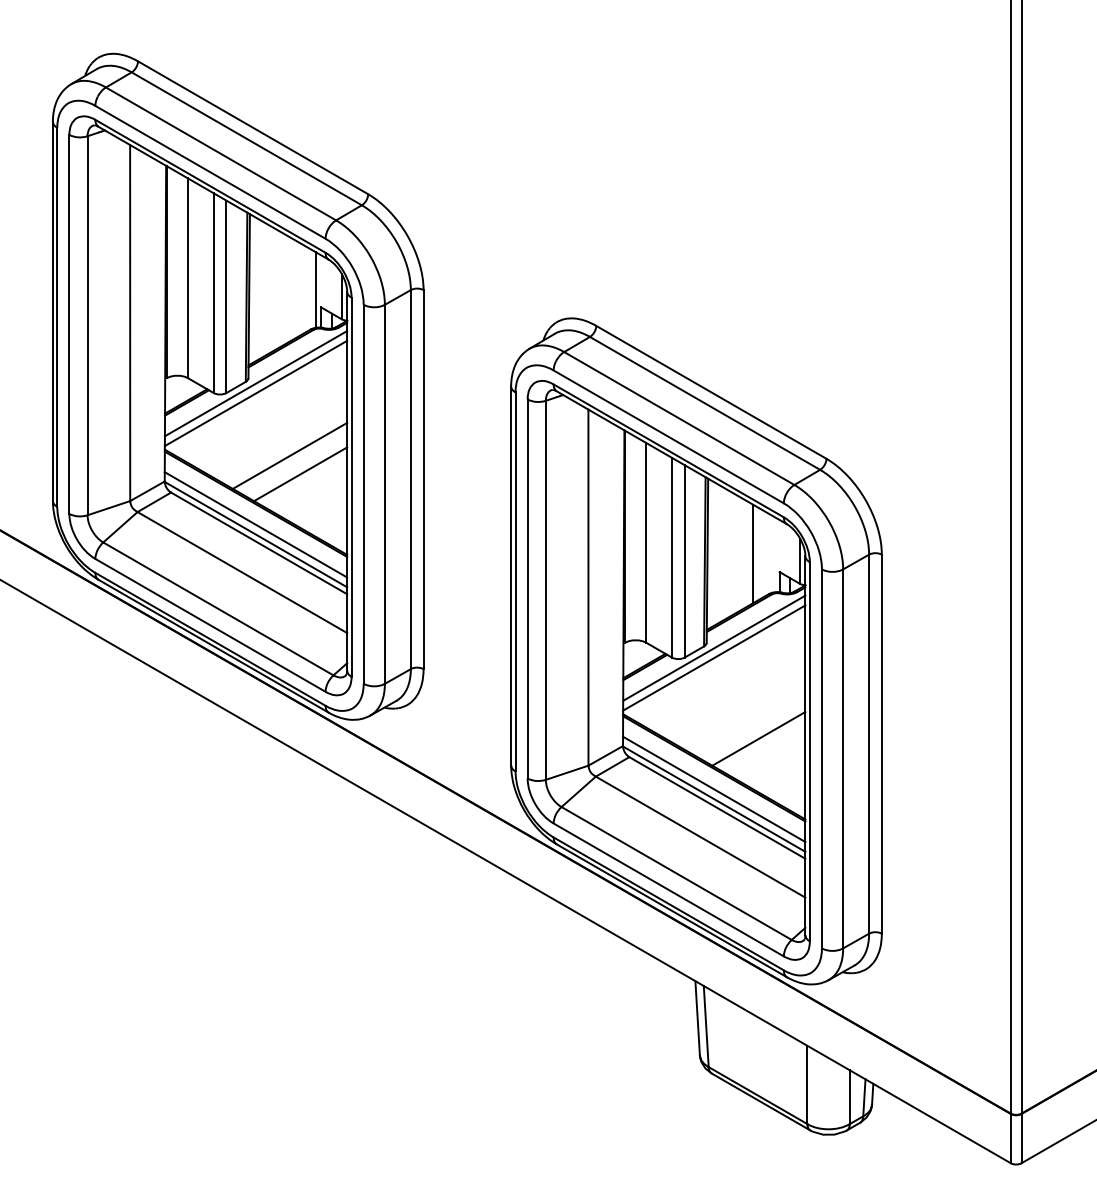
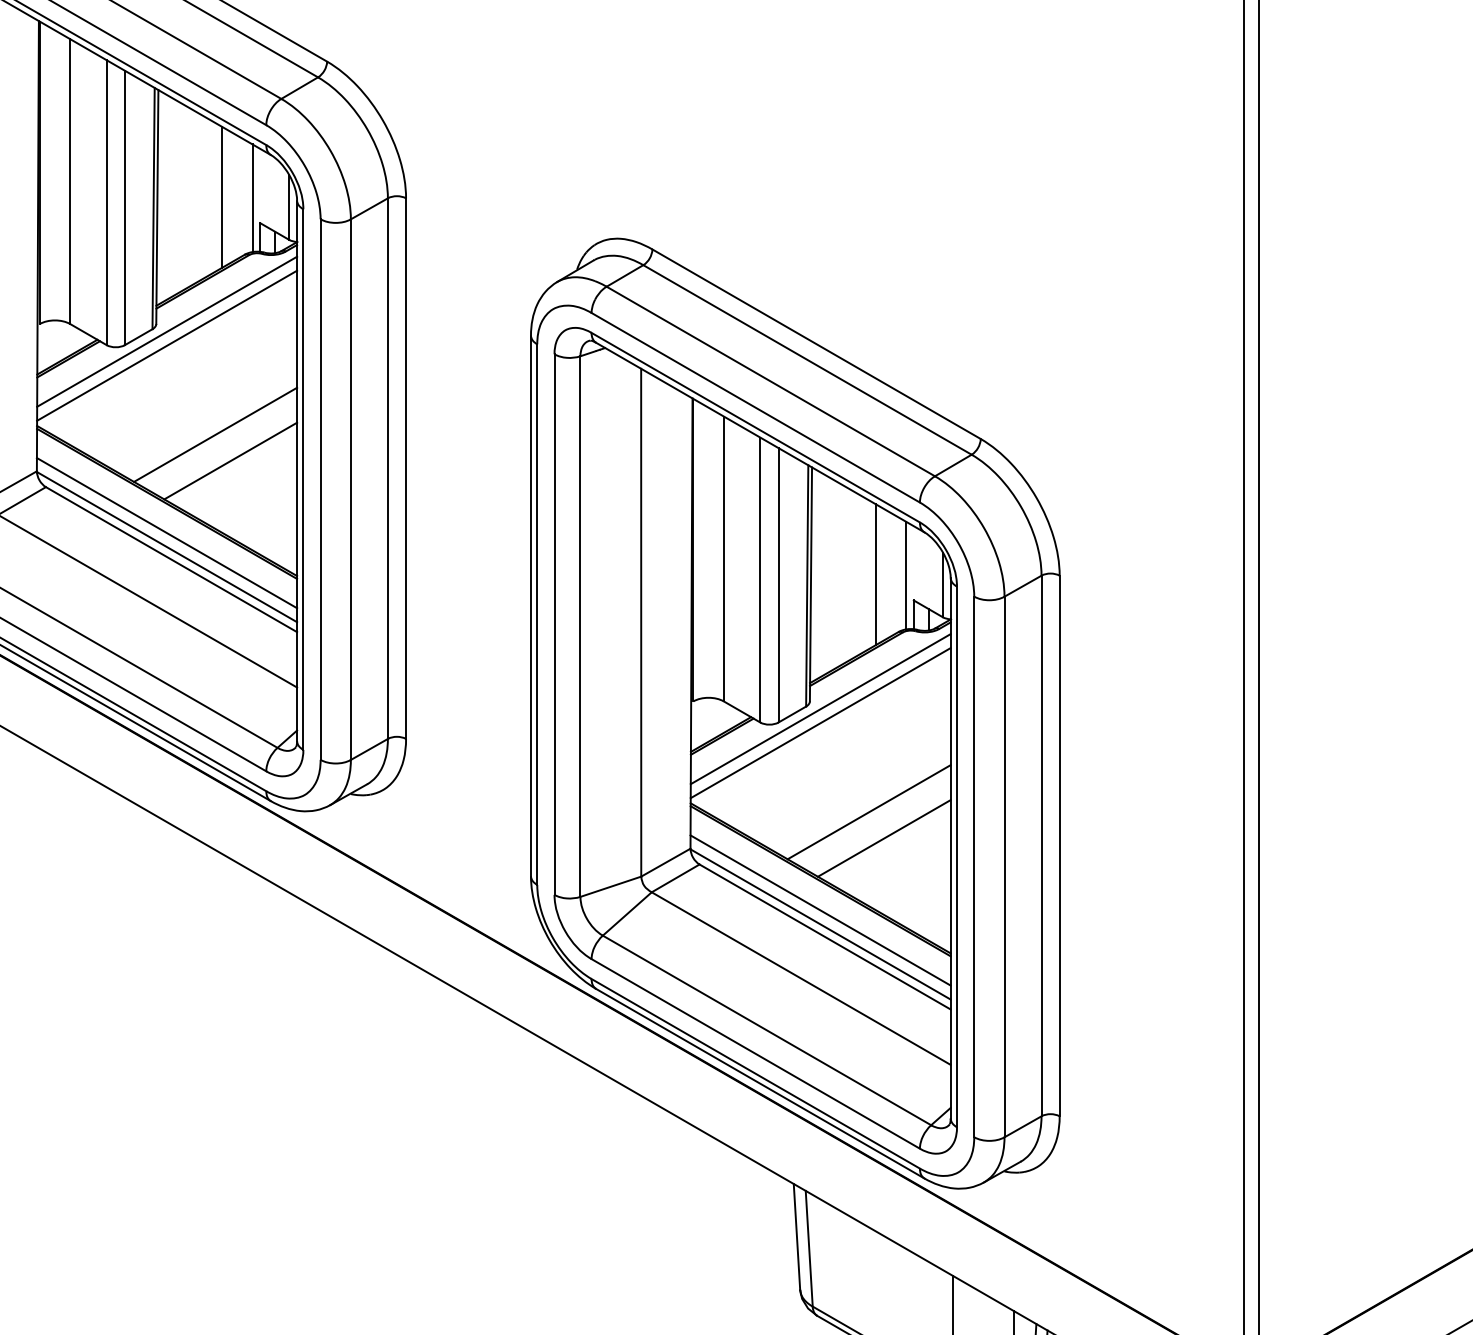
line: (294, 289) -> (221, 197), added
line: (774, 554) -> (906, 575), added
line: (748, 720) -> (869, 812), added

